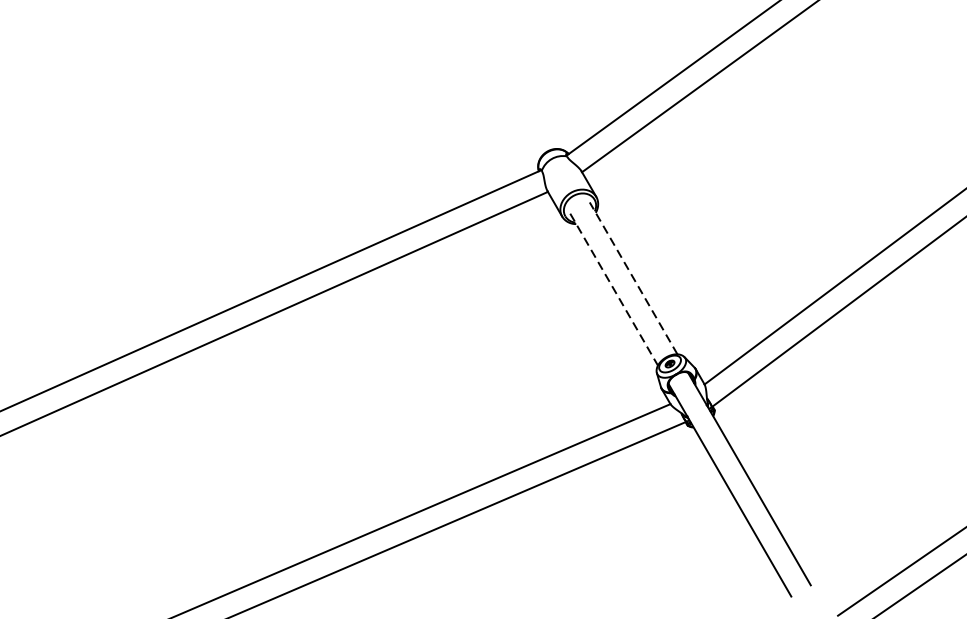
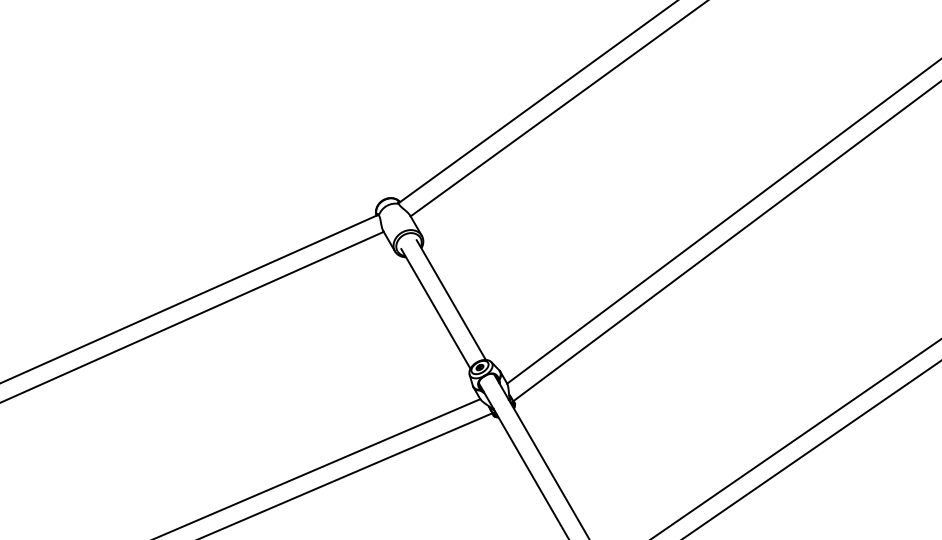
line: (633, 277) -> (451, 299), dashed -> solid
line: (614, 290) -> (436, 309), dashed -> solid

